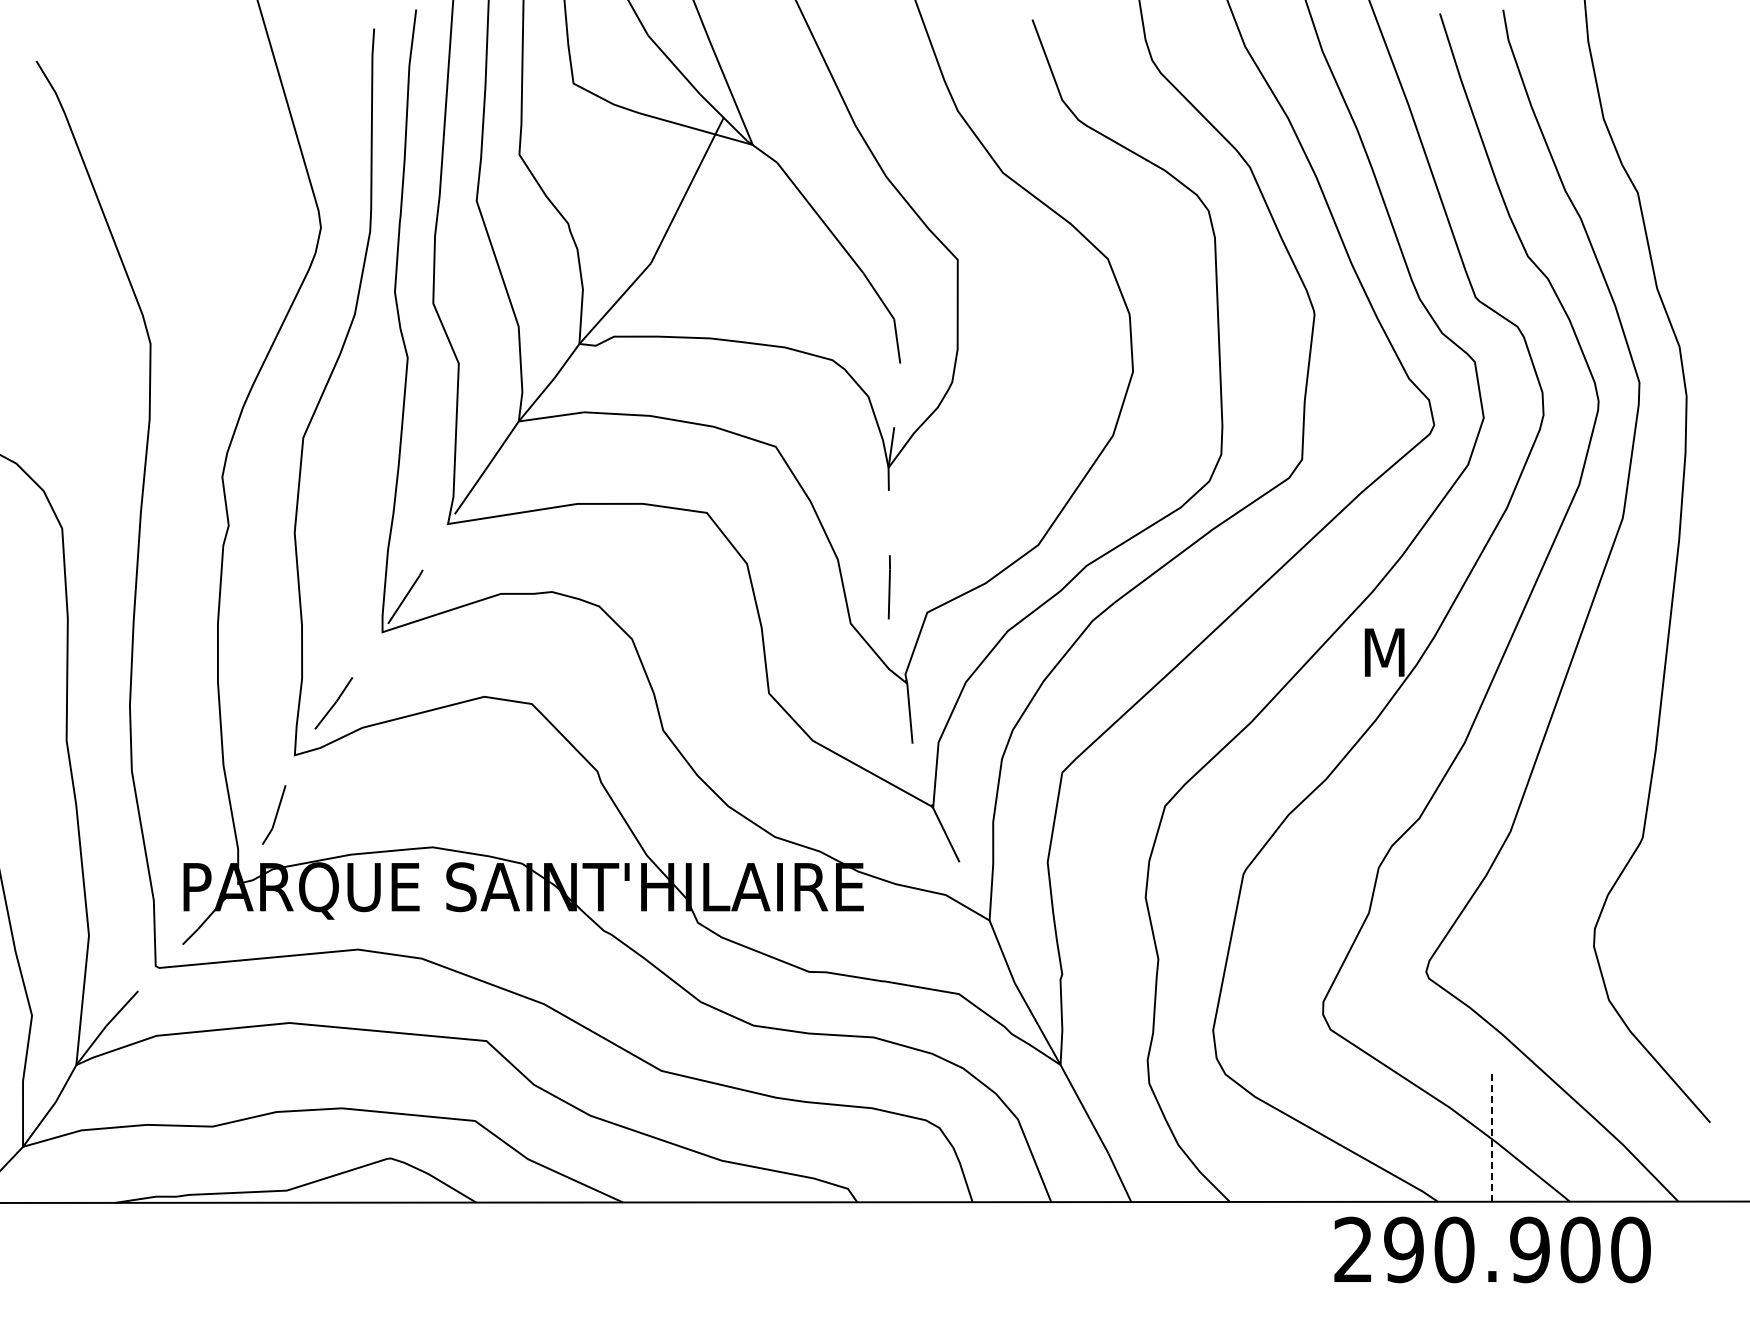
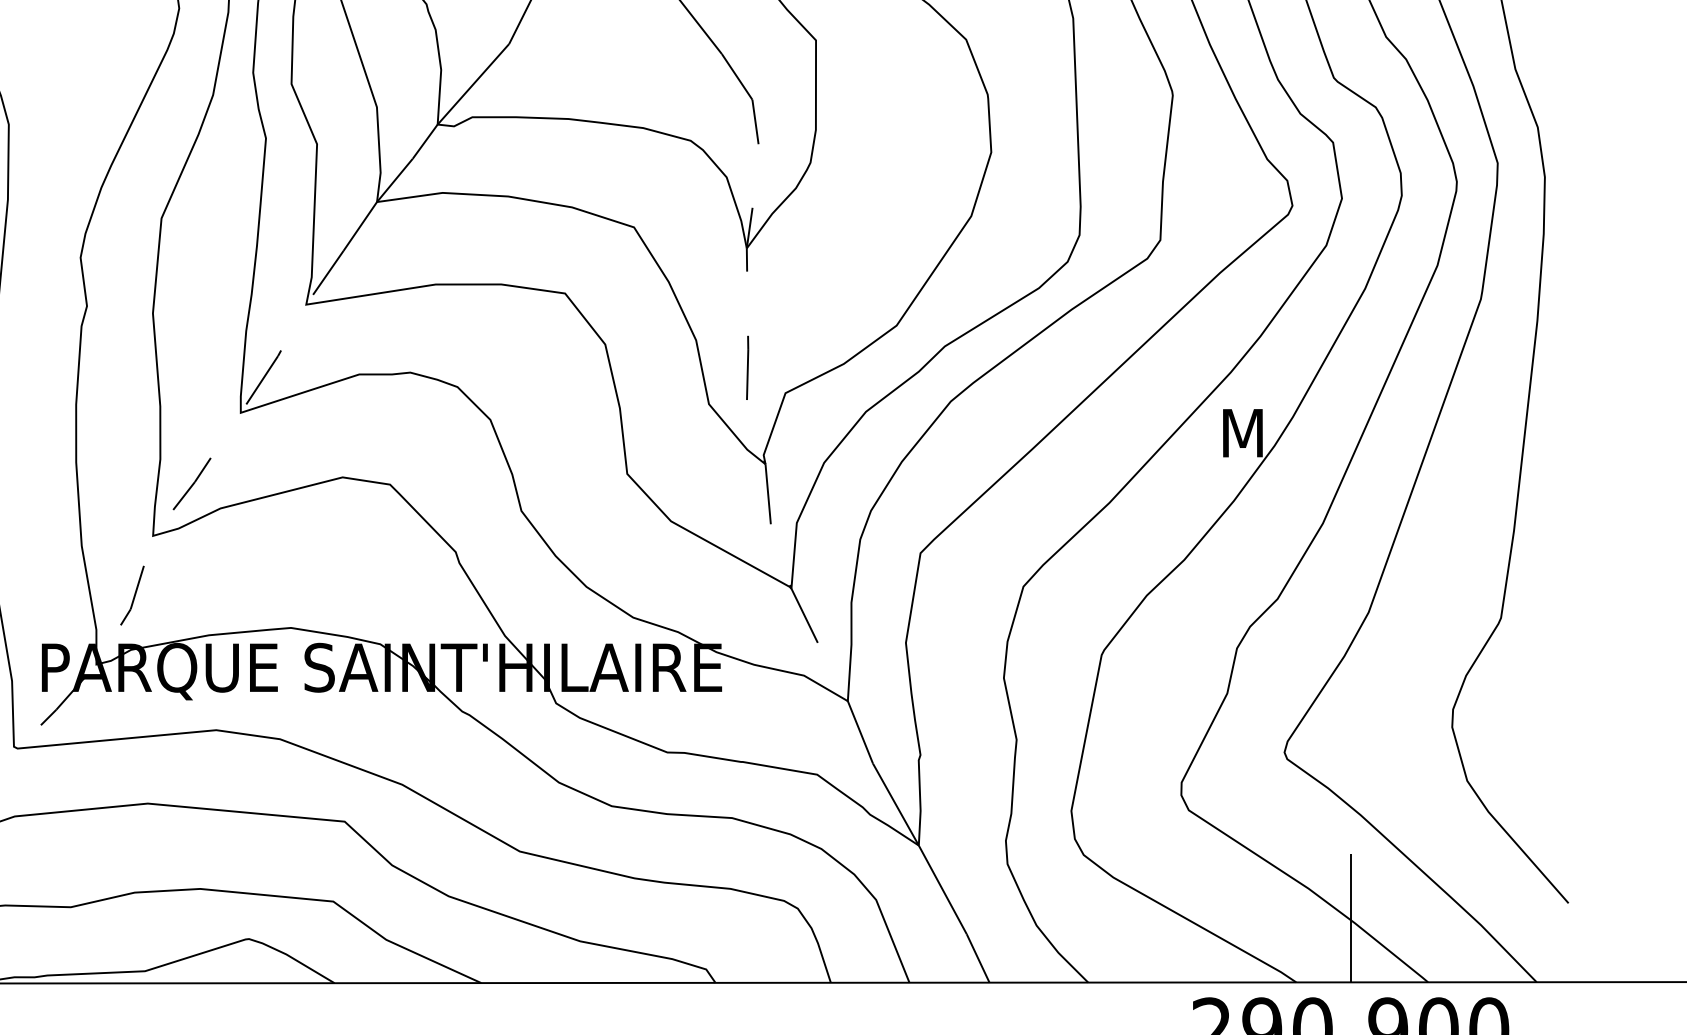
line: (1492, 1137) -> (1350, 918), dashed -> solid

